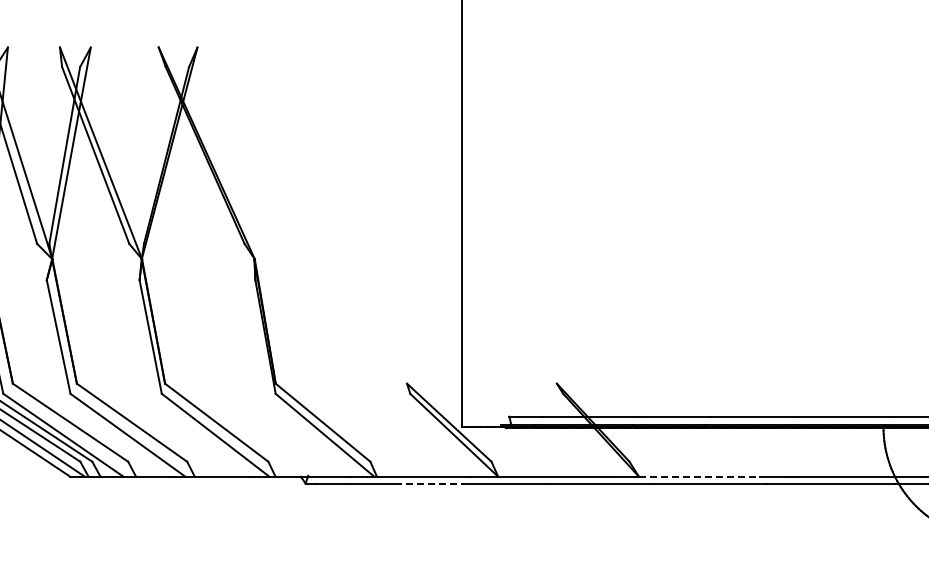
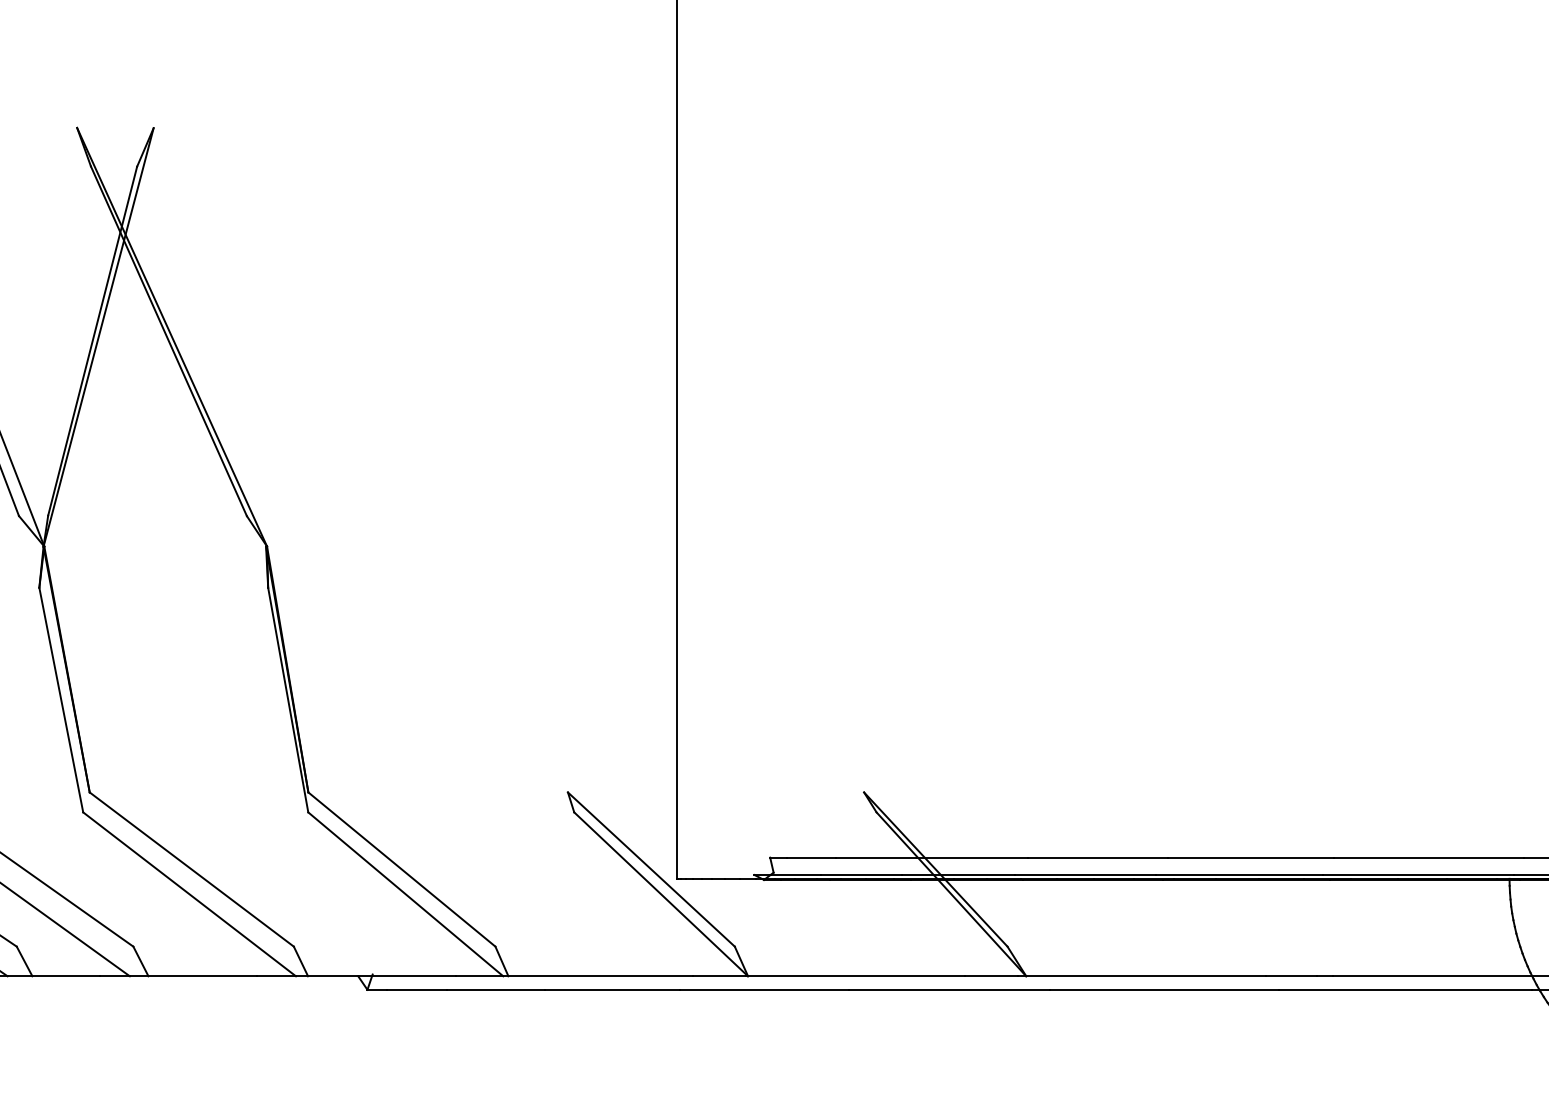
line: (699, 476) -> (1145, 975), dashed -> solid
line: (429, 483) -> (612, 989), dashed -> solid

